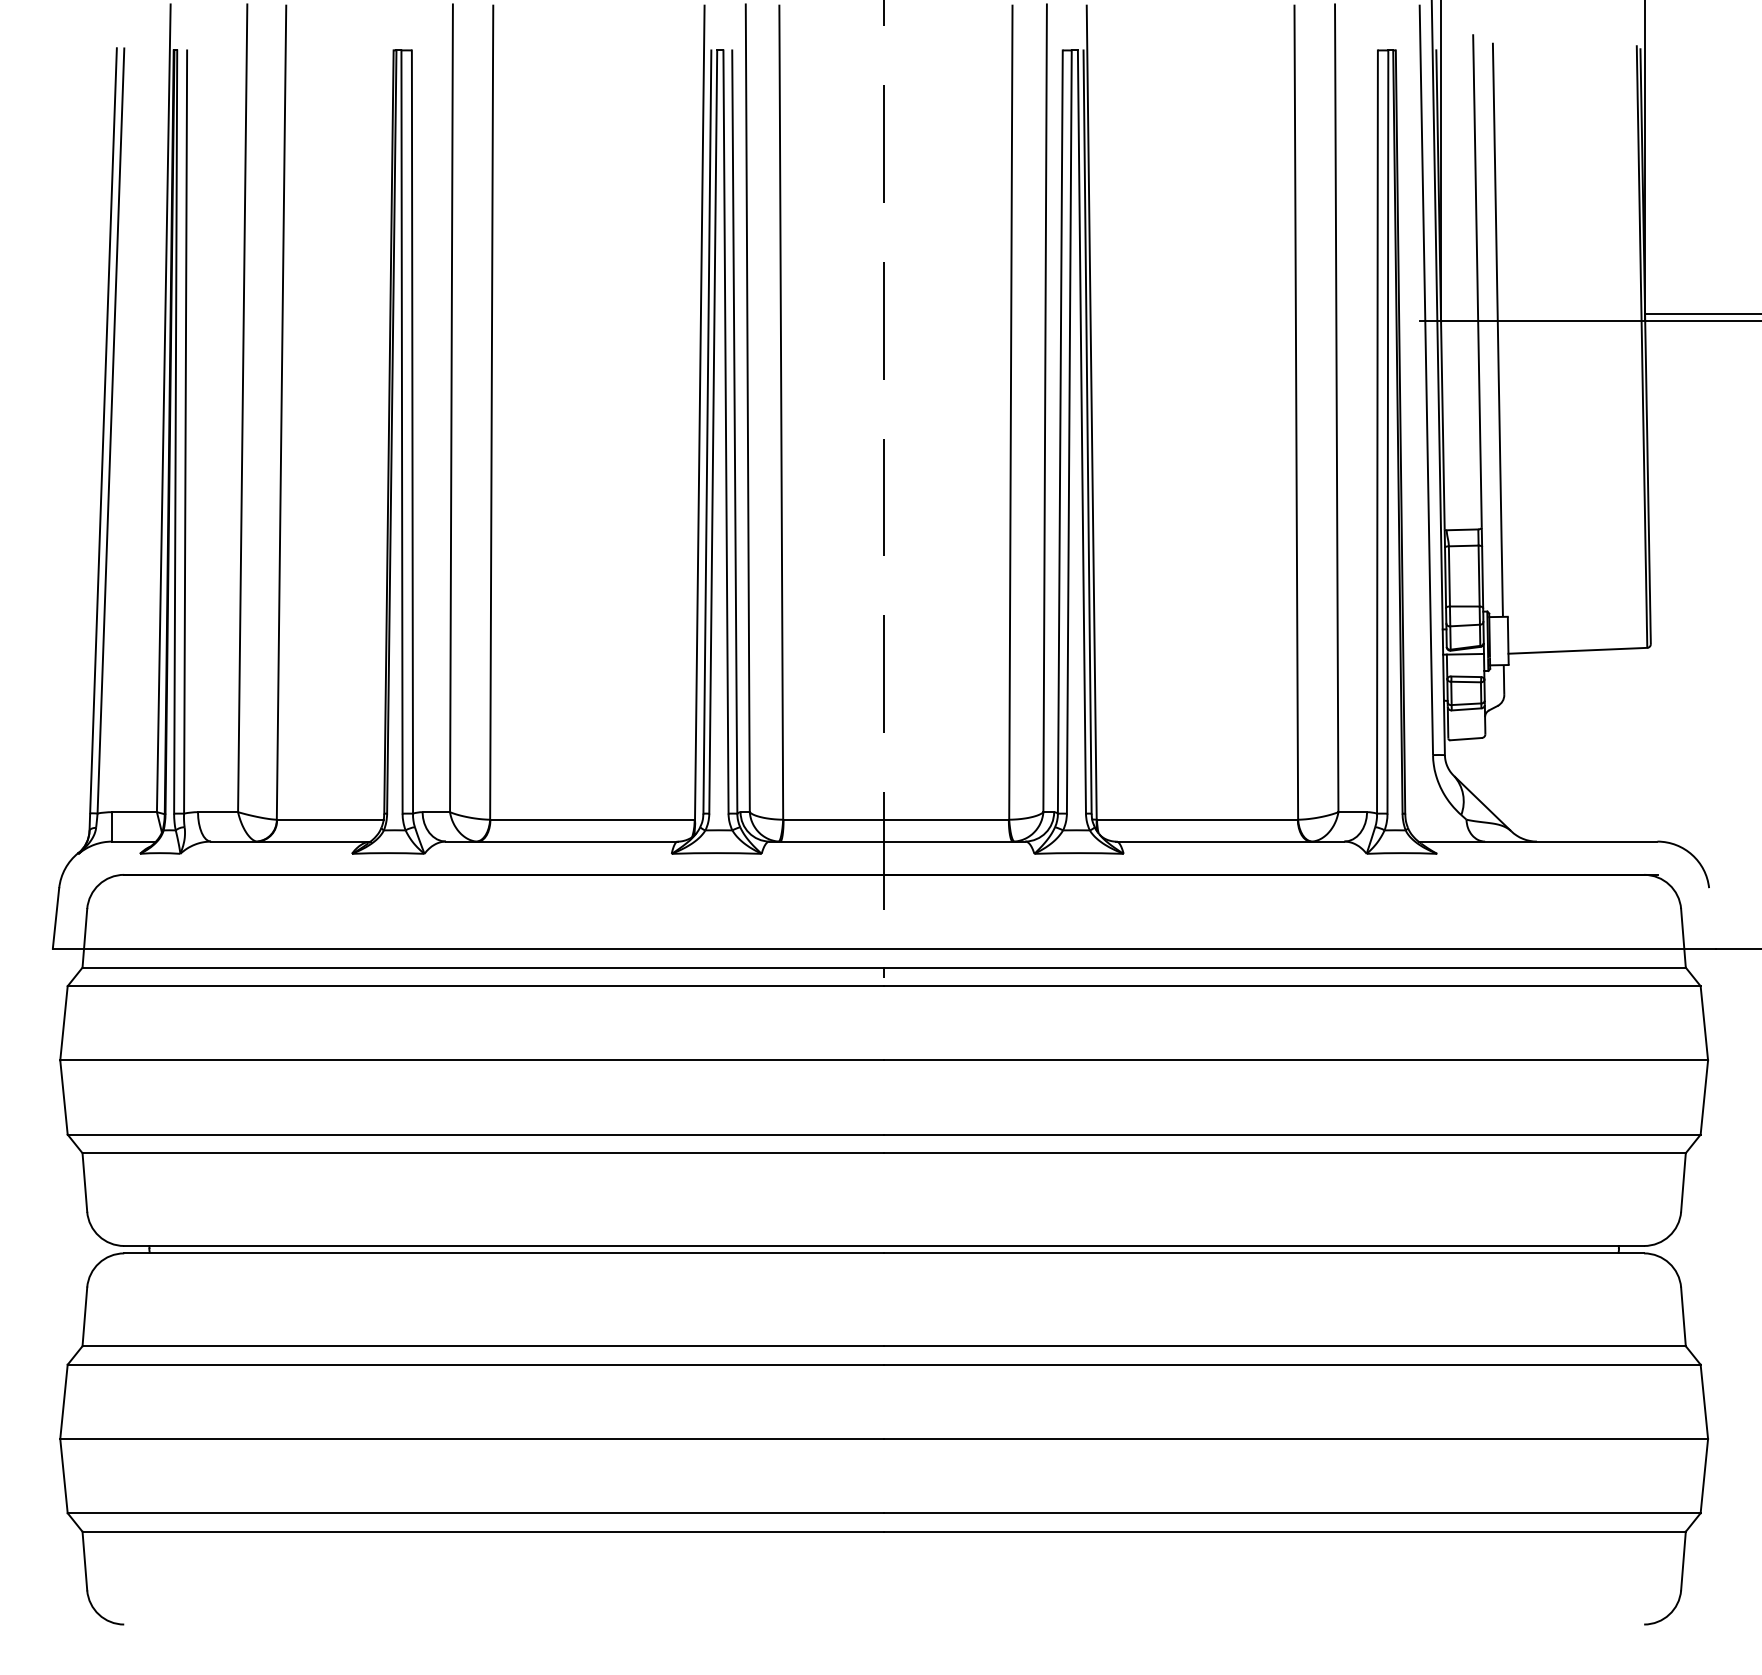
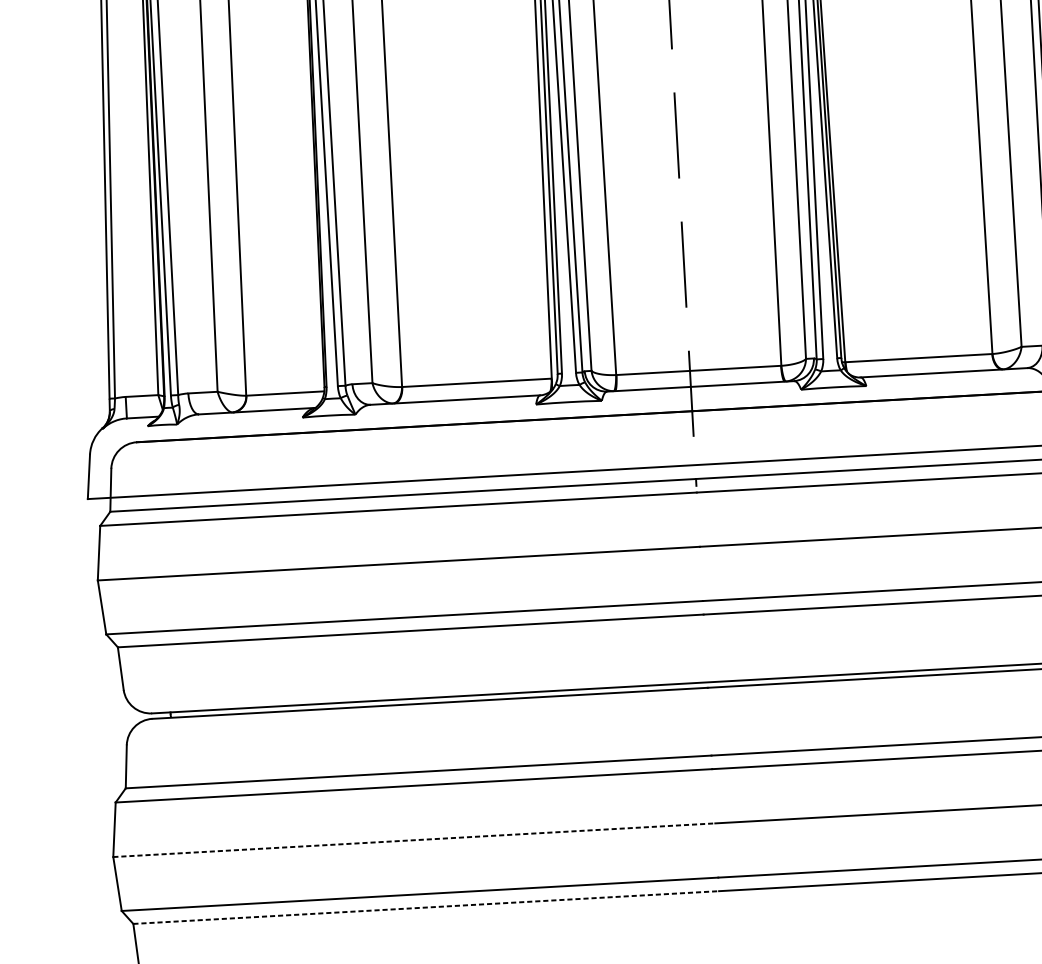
line: (472, 1438) -> (414, 839), solid -> dashed
line: (483, 1531) -> (426, 907), solid -> dashed

